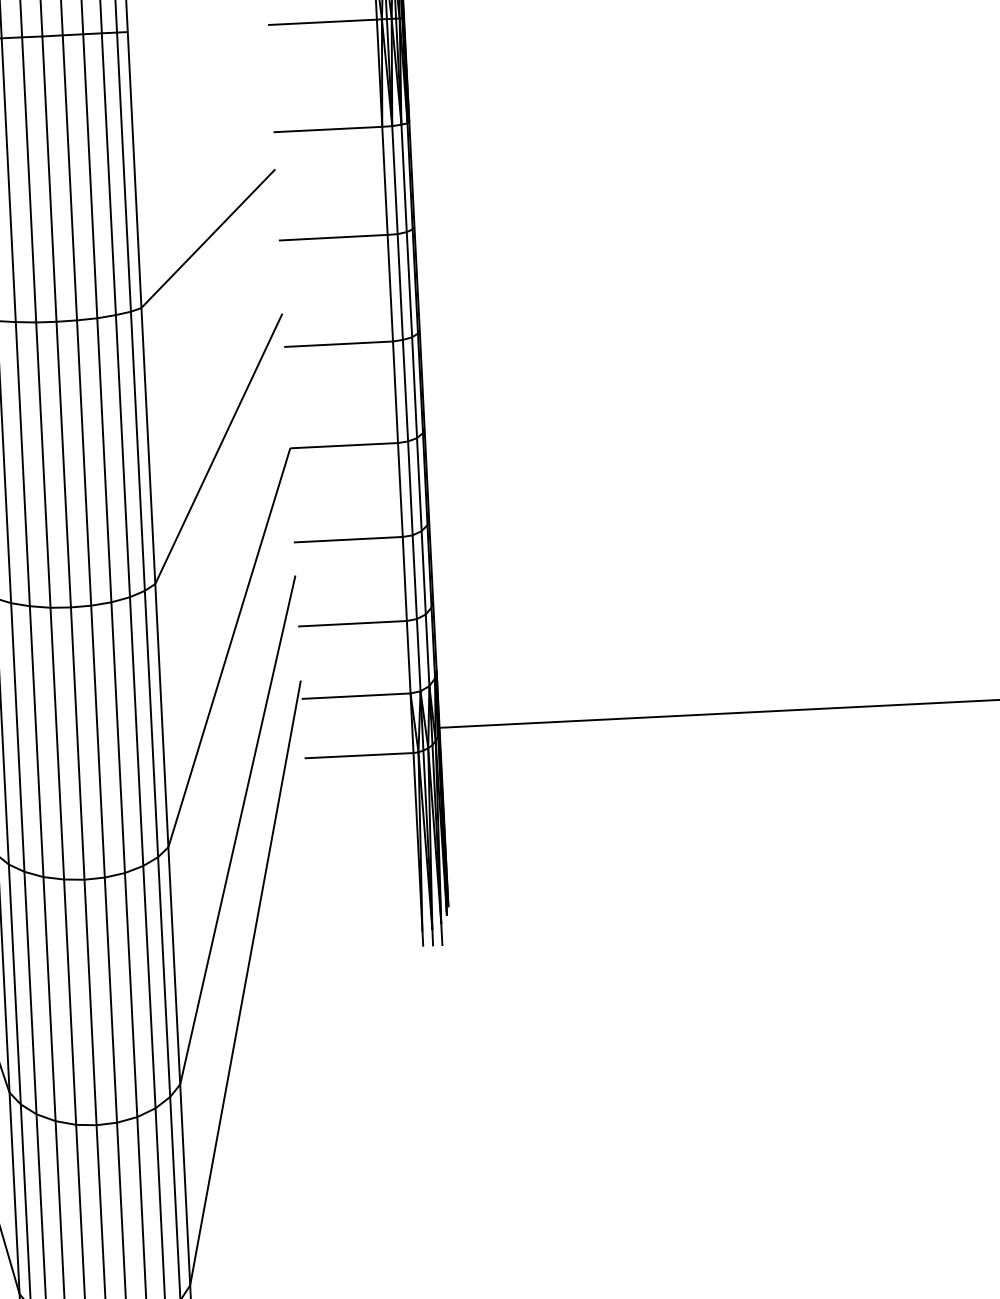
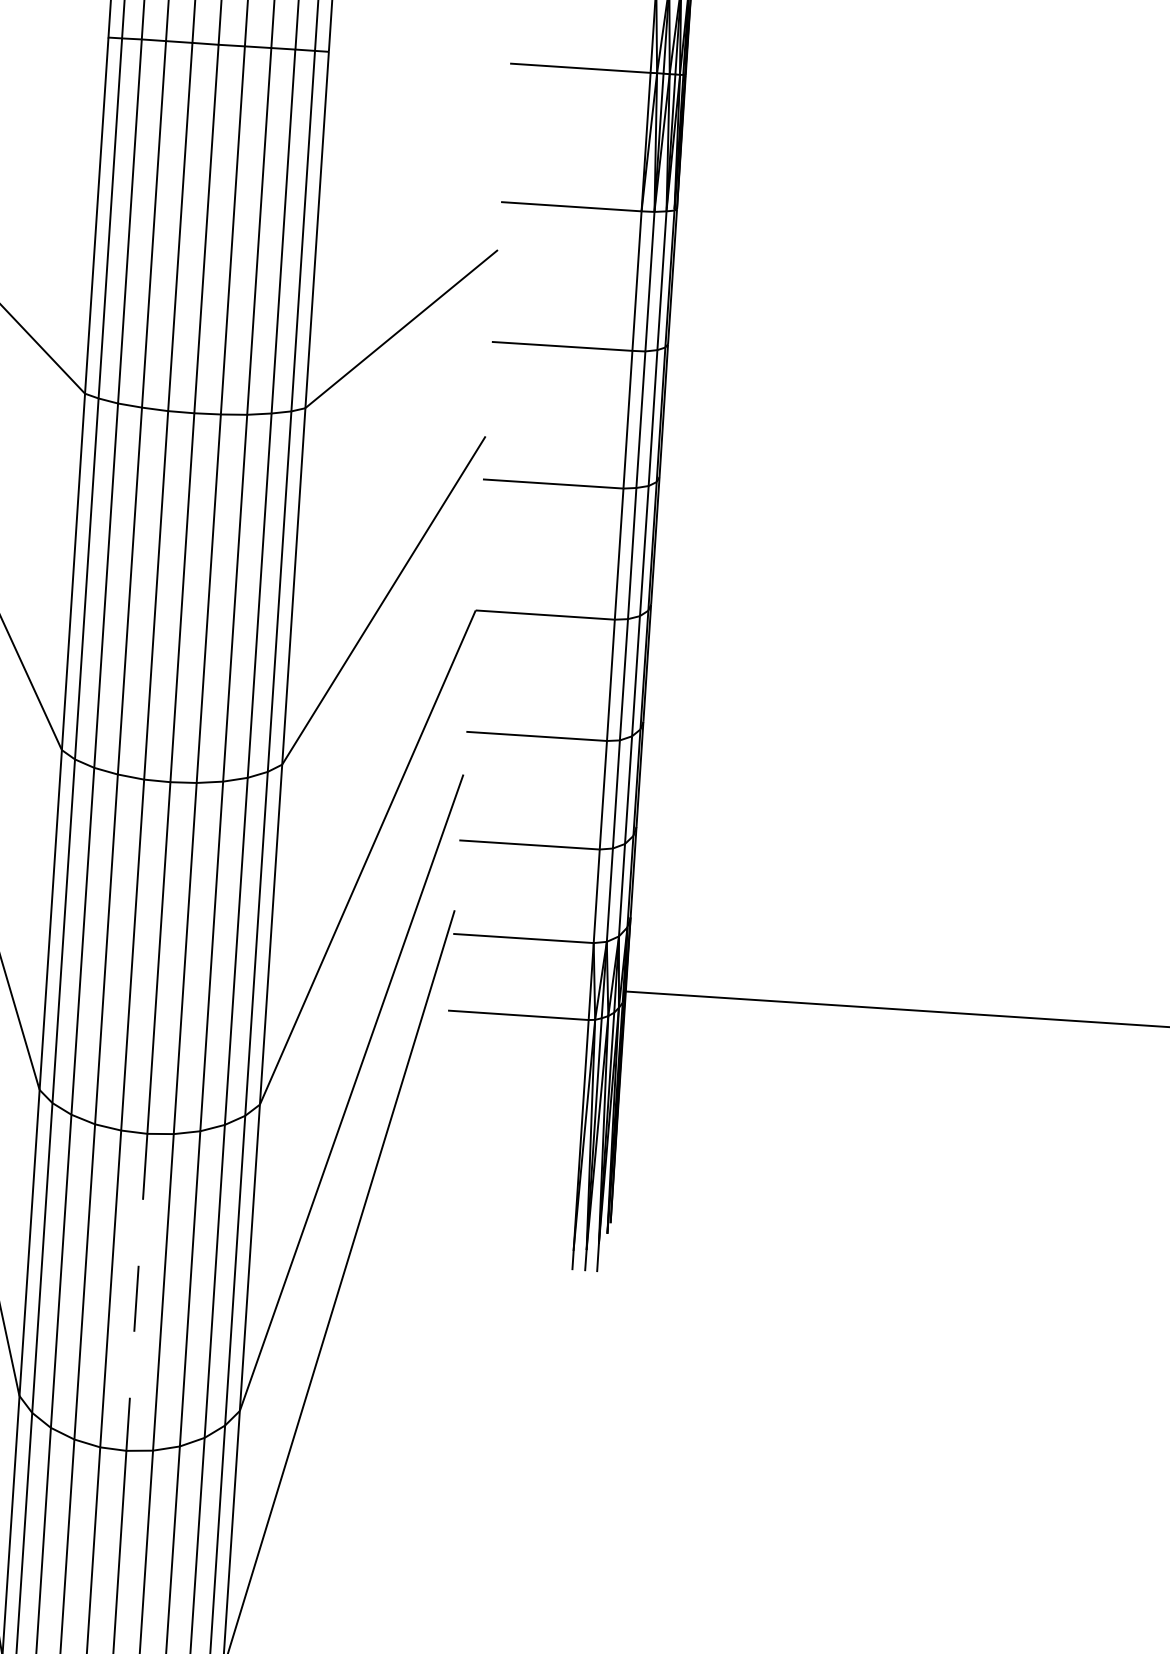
line: (90, 1002) -> (136, 1292), solid -> dashed

